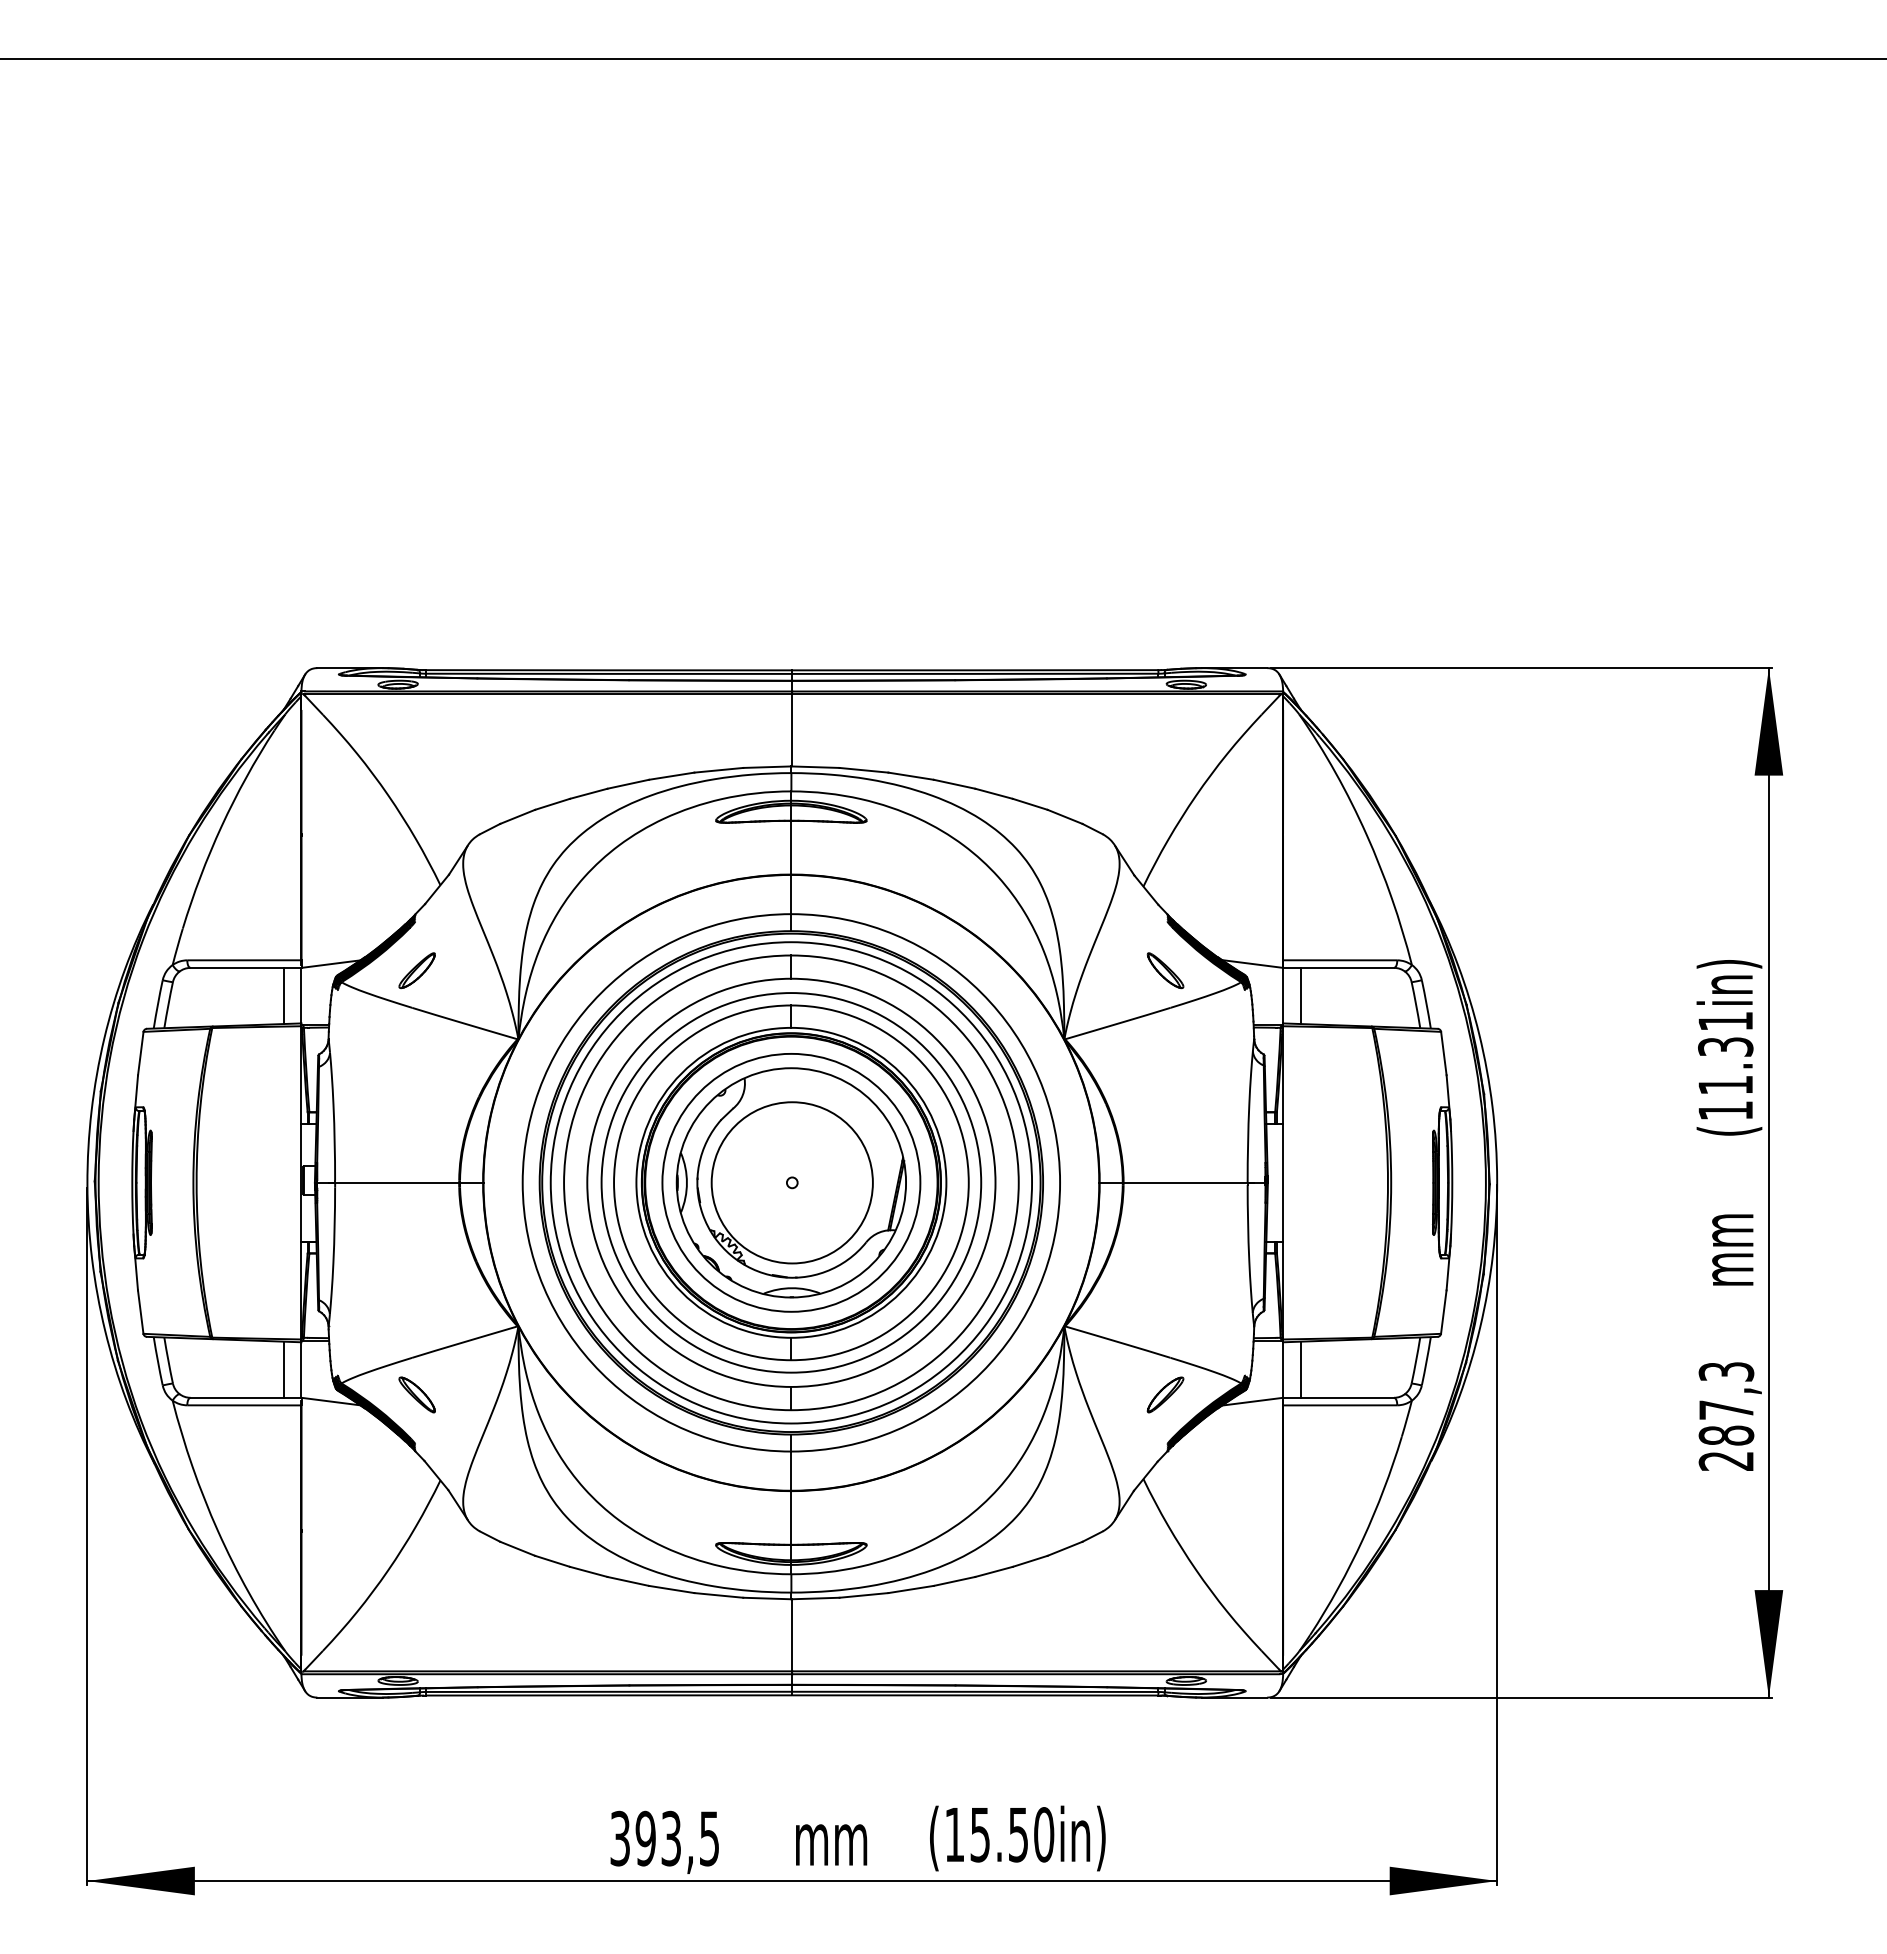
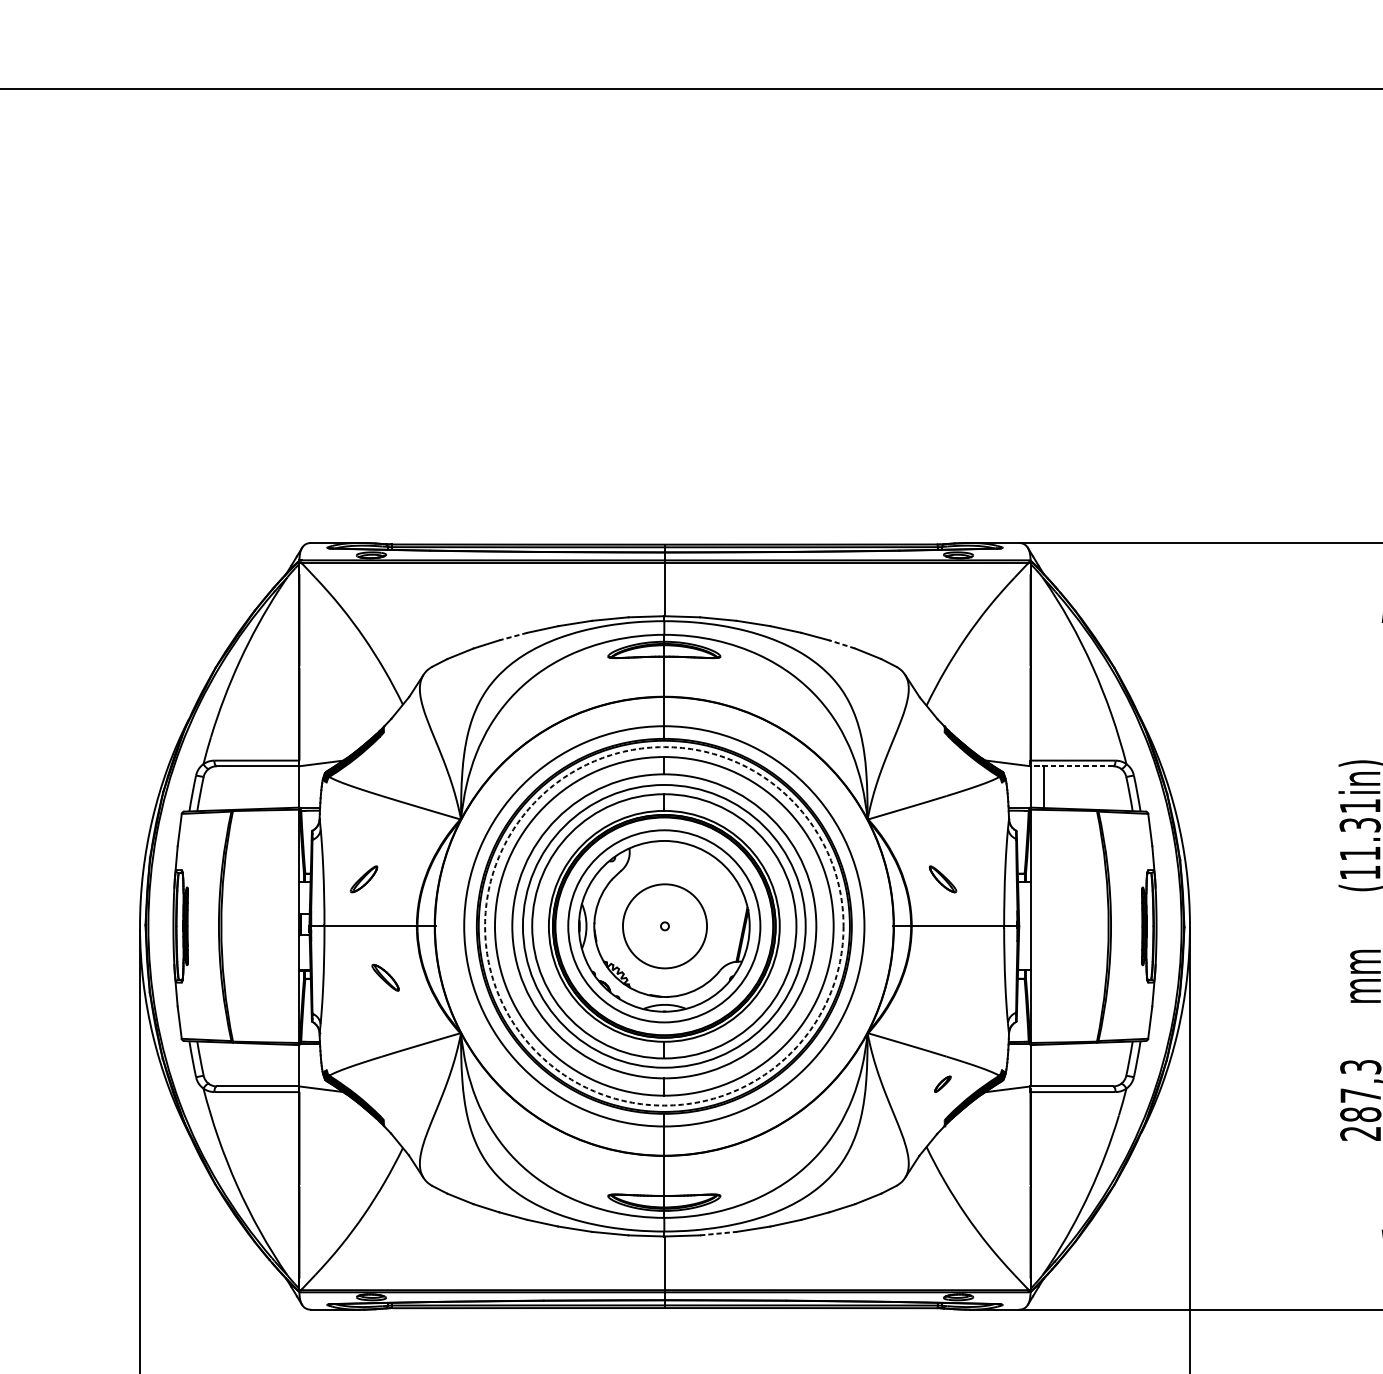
line: (588, 793) -> (513, 636), solid -> dashed
line: (1029, 804) -> (841, 644), solid -> dashed
line: (1338, 967) -> (1071, 765), solid -> dashed
part: (416, 970) -> (363, 879), moved
part: (1165, 970) -> (942, 879), moved
line: (283, 995) -> (286, 786), removed
circle: (791, 1182) -> (664, 926), size x0.7
circle: (791, 1182) -> (664, 926), solid -> dashed
line: (283, 1369) -> (286, 1065), removed
line: (1301, 1369) -> (1044, 1065), removed
part: (416, 1394) -> (385, 977), moved
part: (1165, 1394) -> (942, 1083), size x0.6
line: (863, 1595) -> (718, 1233), solid -> dashed

